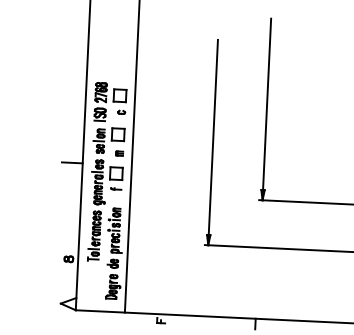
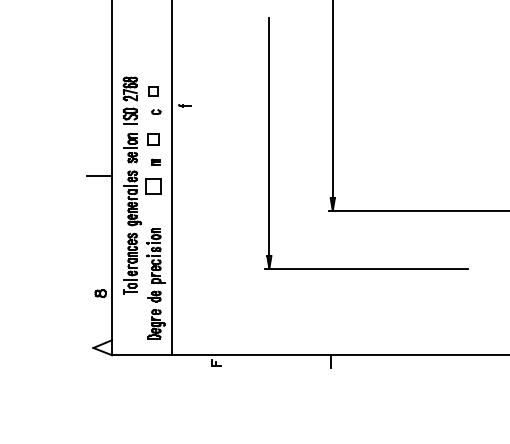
part: (120, 95) -> (153, 91), size x0.6
part: (118, 134) -> (153, 139), size x0.7
part: (115, 189) -> (184, 105), moved

